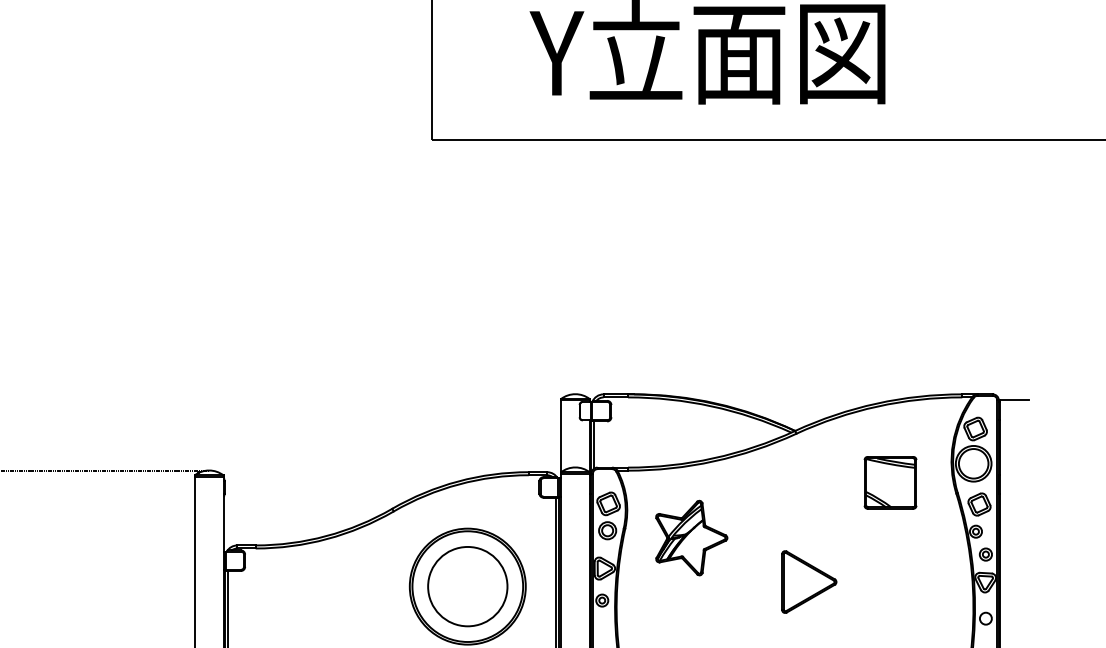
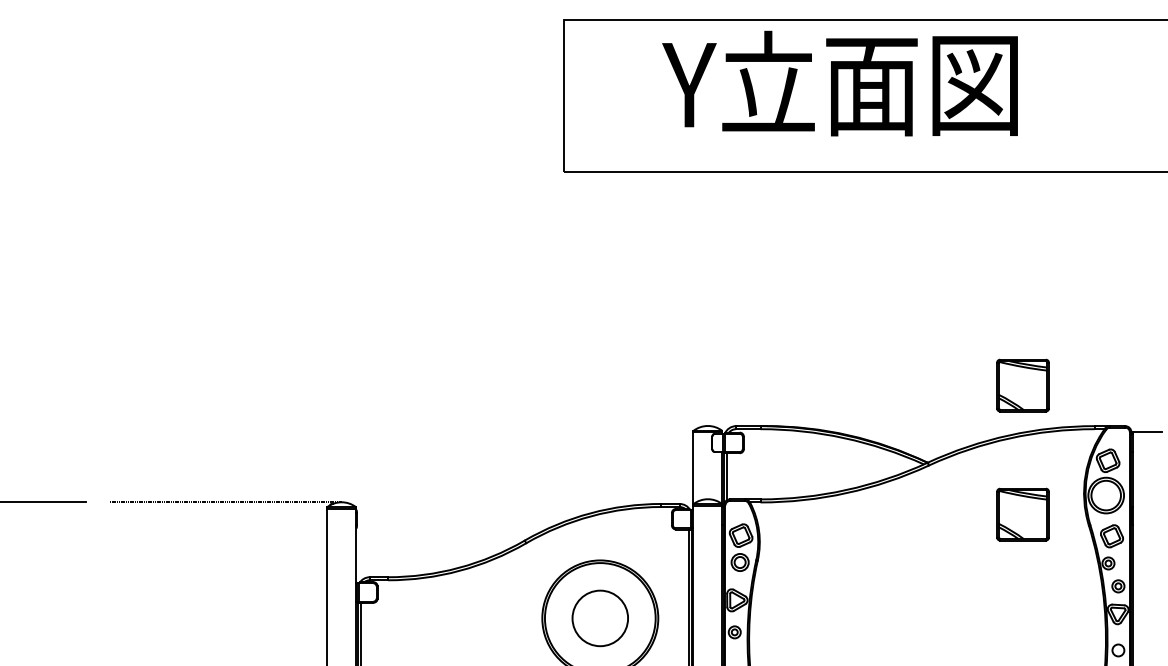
part: (889, 353) -> (1022, 385), added
part: (690, 537) -> (823, 569), removed
part: (808, 581) -> (941, 613), removed
circle: (466, 586) -> (599, 618), size x0.7

